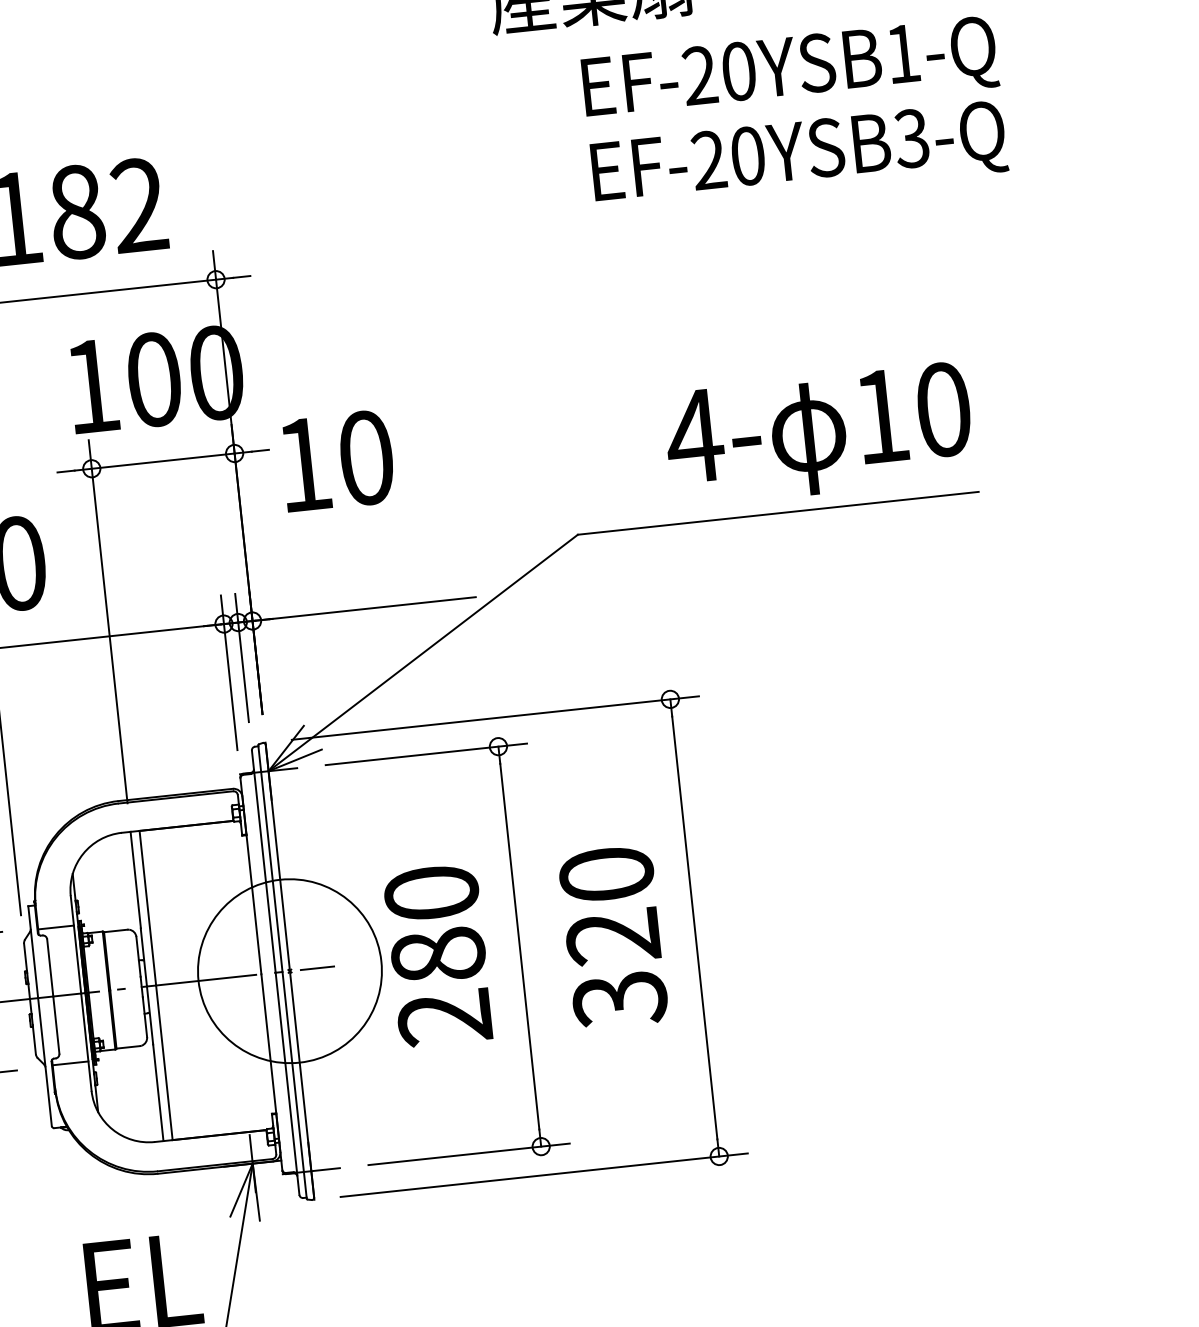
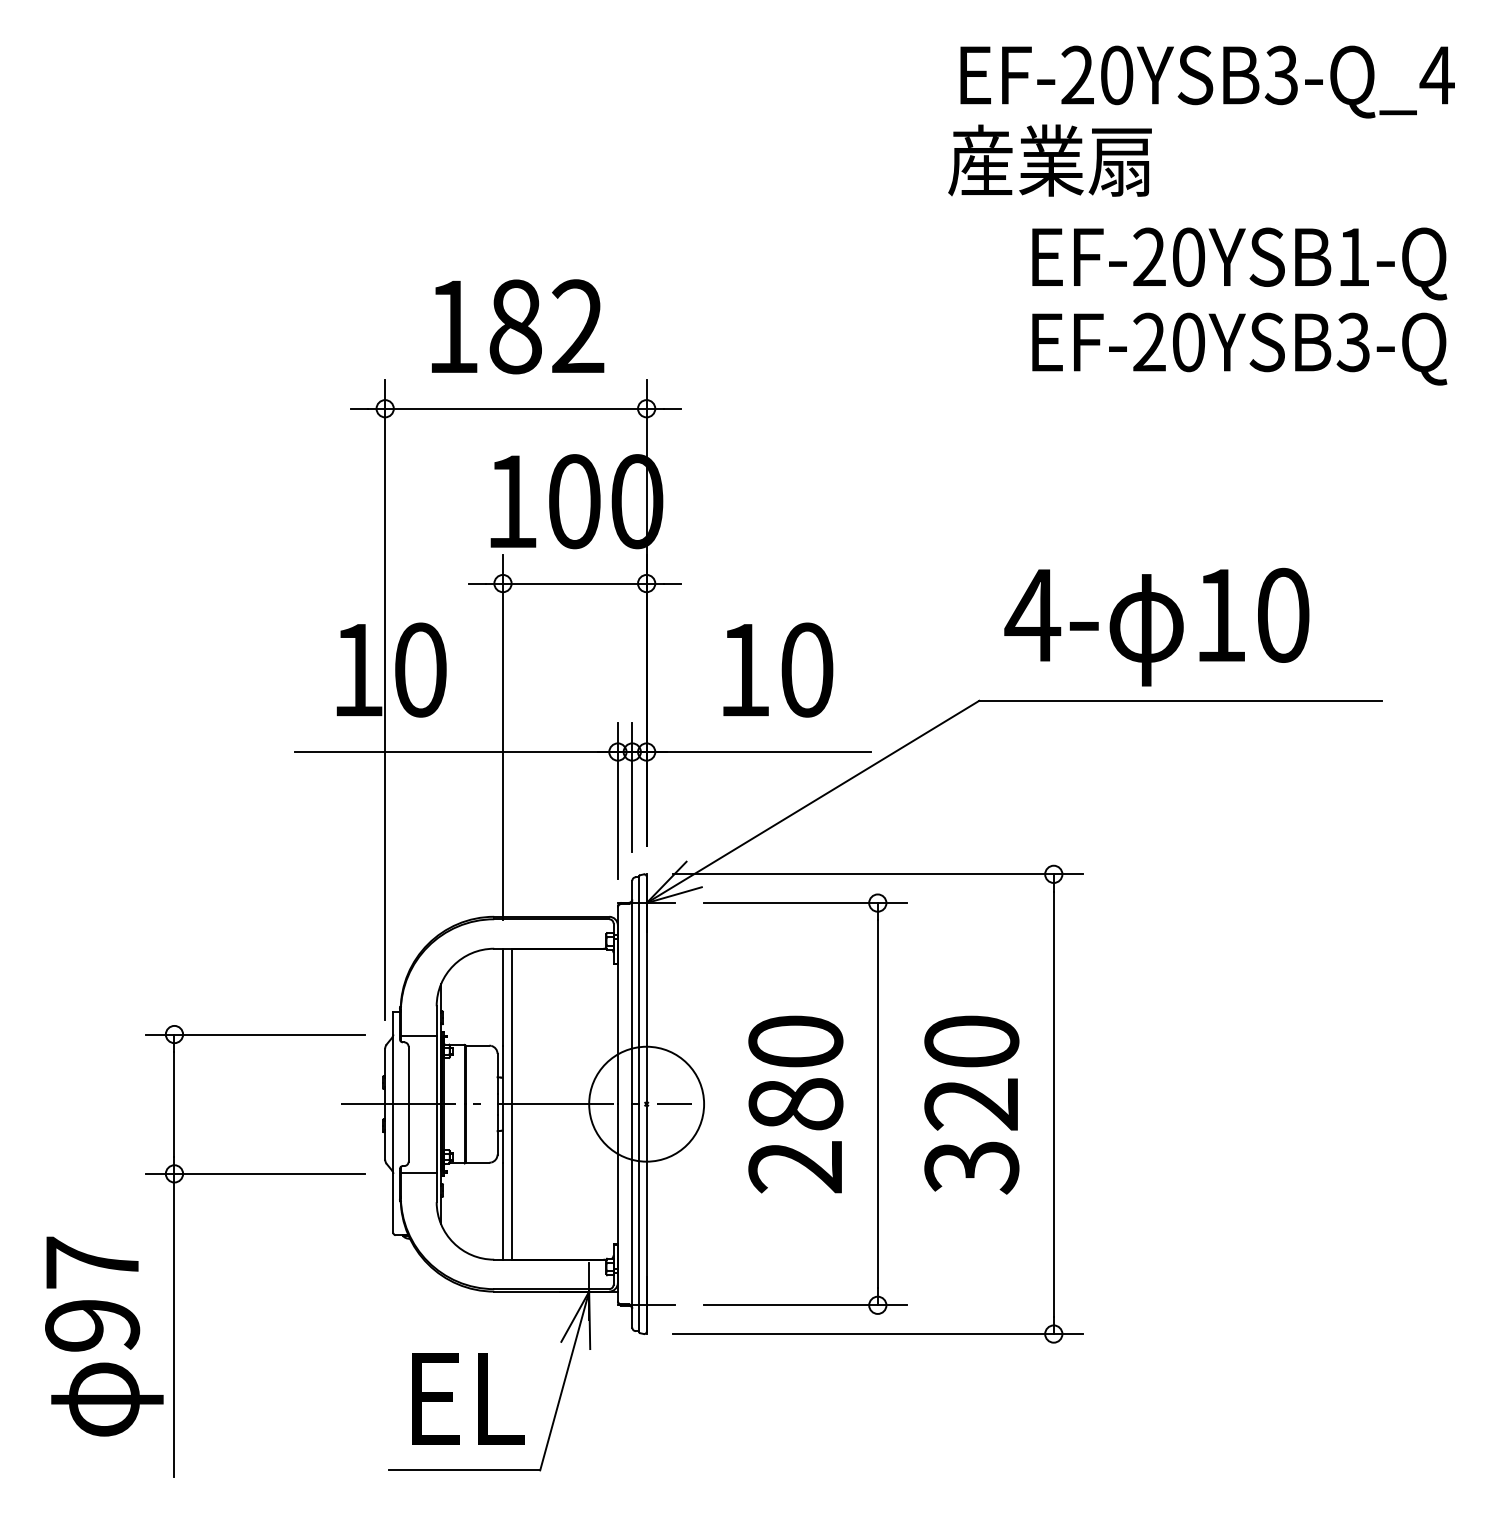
text: (818, 434) -> (1156, 626), moved
text: (337, 460) -> (778, 669), moved
circle: (289, 970) -> (646, 1103), size x0.62

